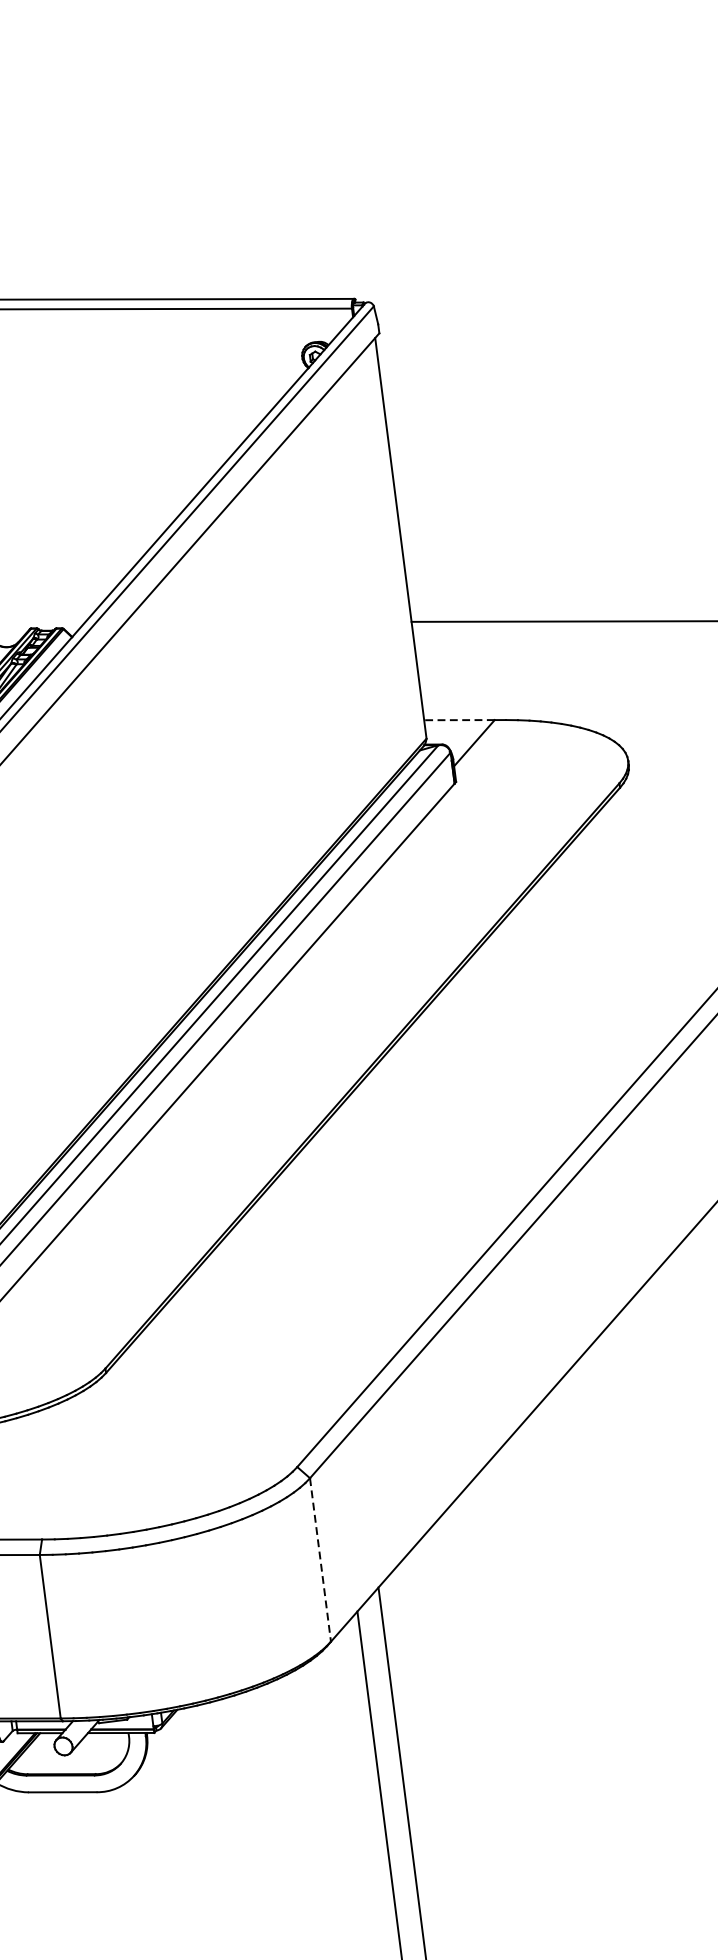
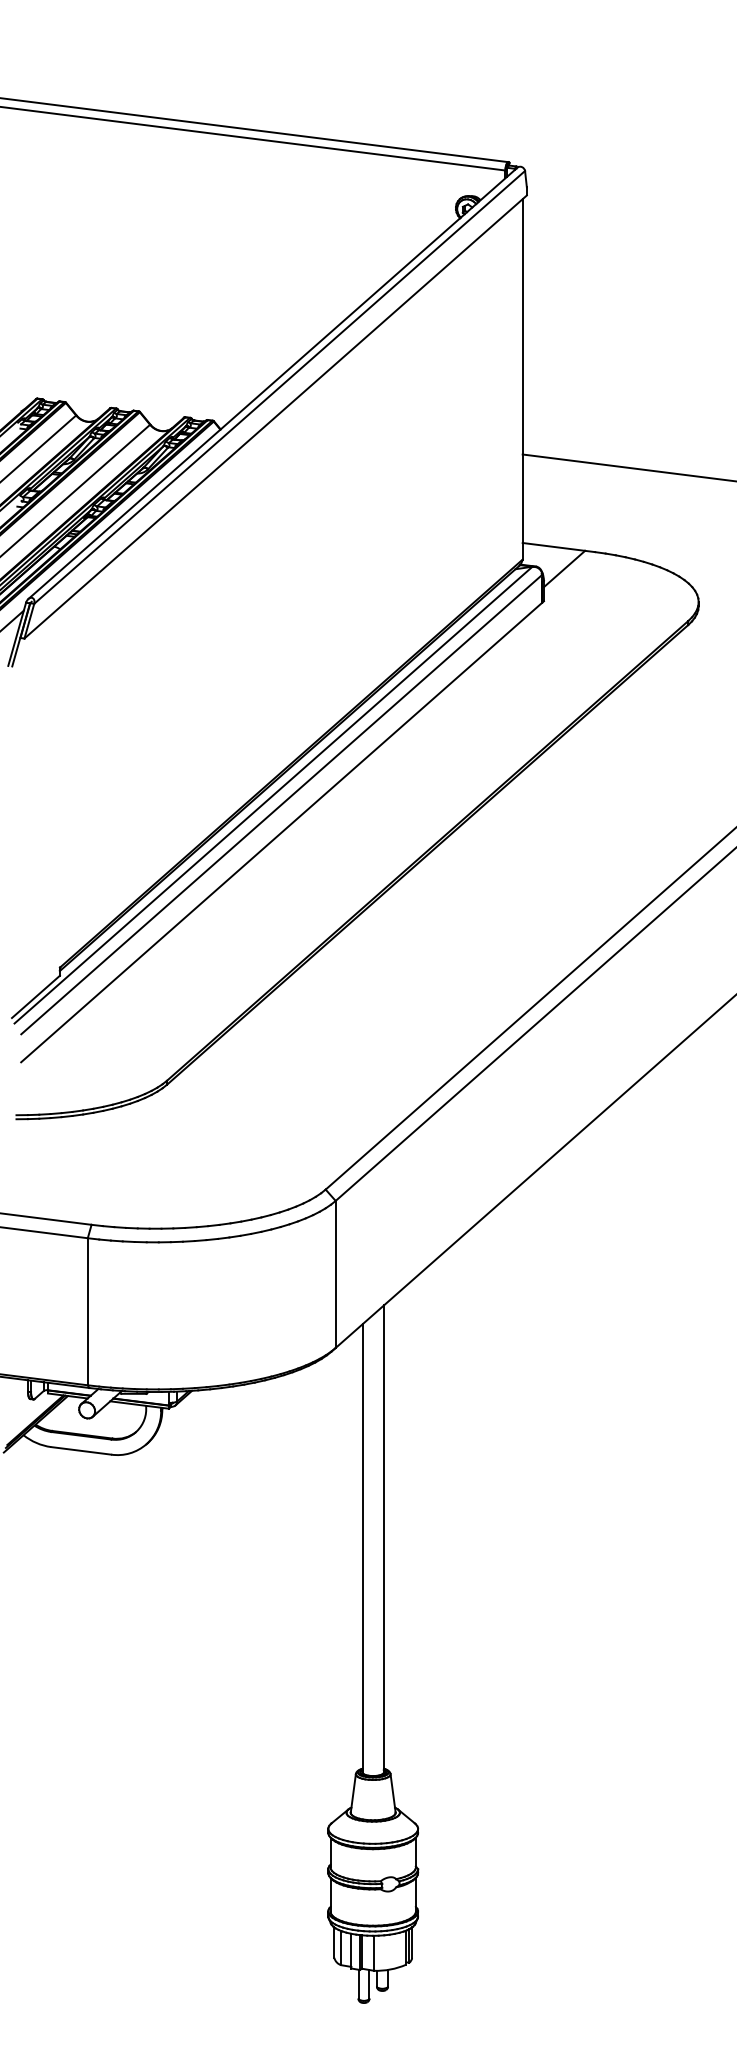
line: (458, 719) -> (553, 546), dashed -> solid
line: (320, 1560) -> (335, 1274), dashed -> solid

